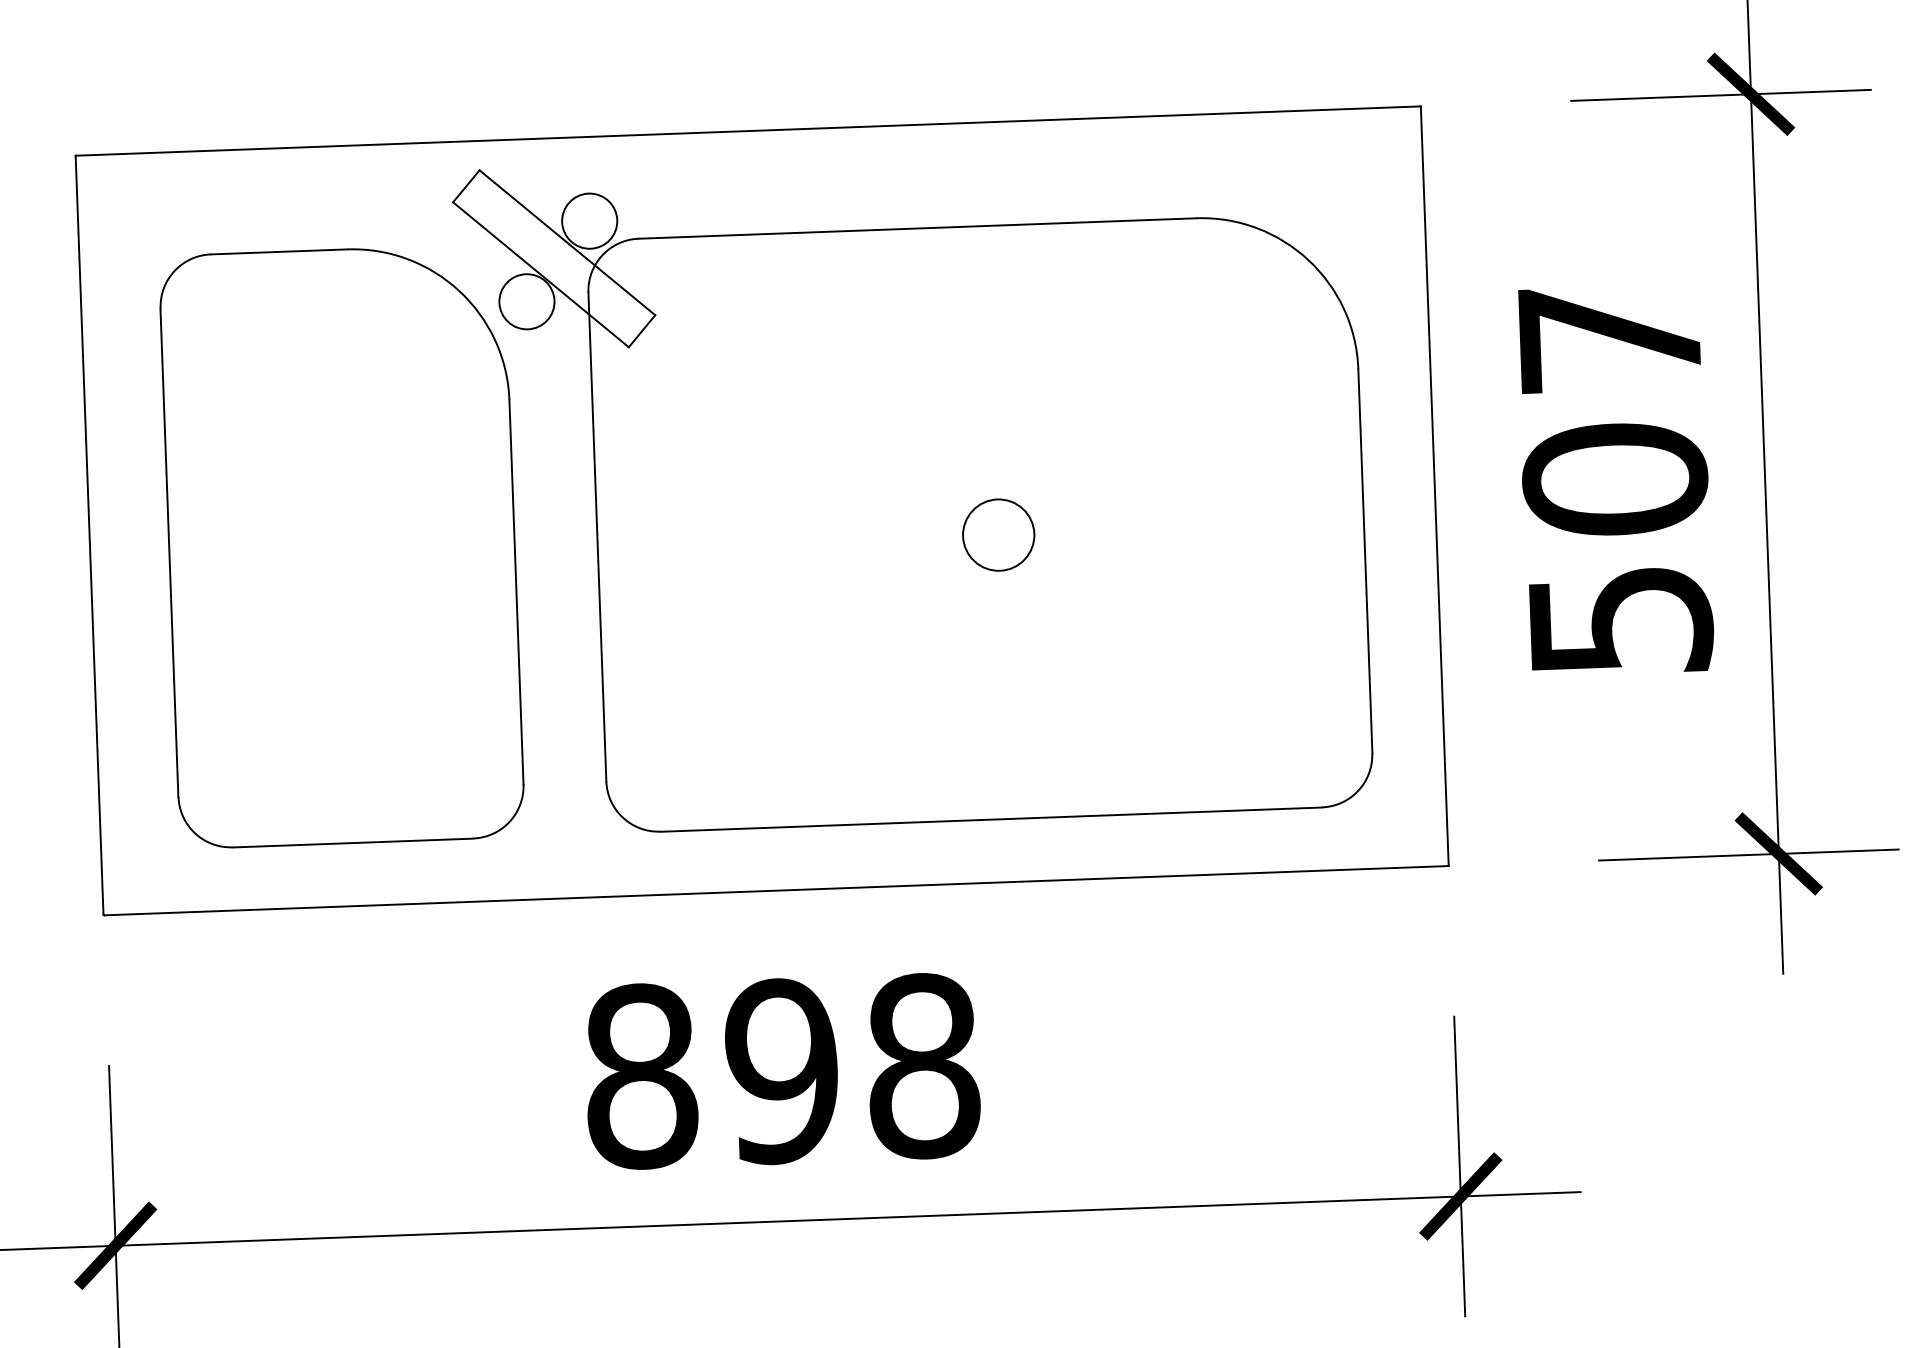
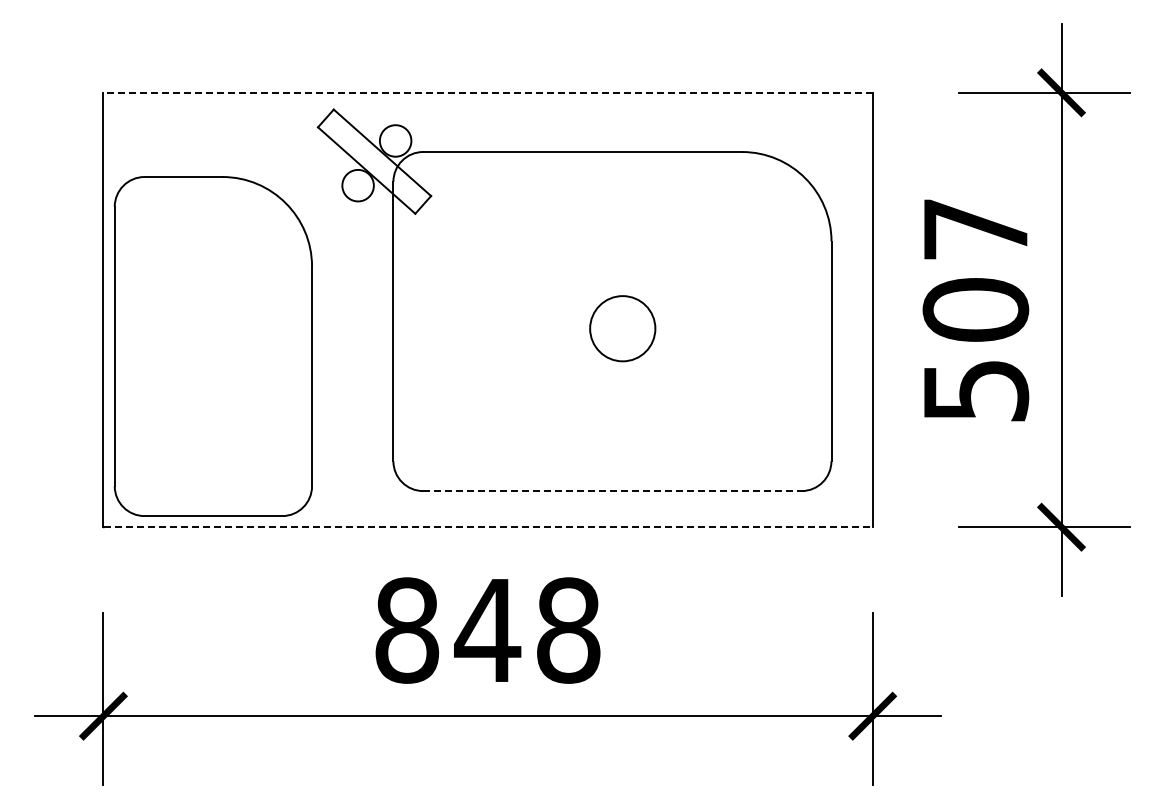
line: (748, 130) -> (488, 92), solid -> dashed
circle: (998, 534) -> (622, 328), size x1.6
part: (340, 546) -> (212, 346), moved
line: (991, 820) -> (612, 491), solid -> dashed
line: (776, 891) -> (488, 527), solid -> dashed
text: (781, 1071) -> (487, 630), 898 -> 848

